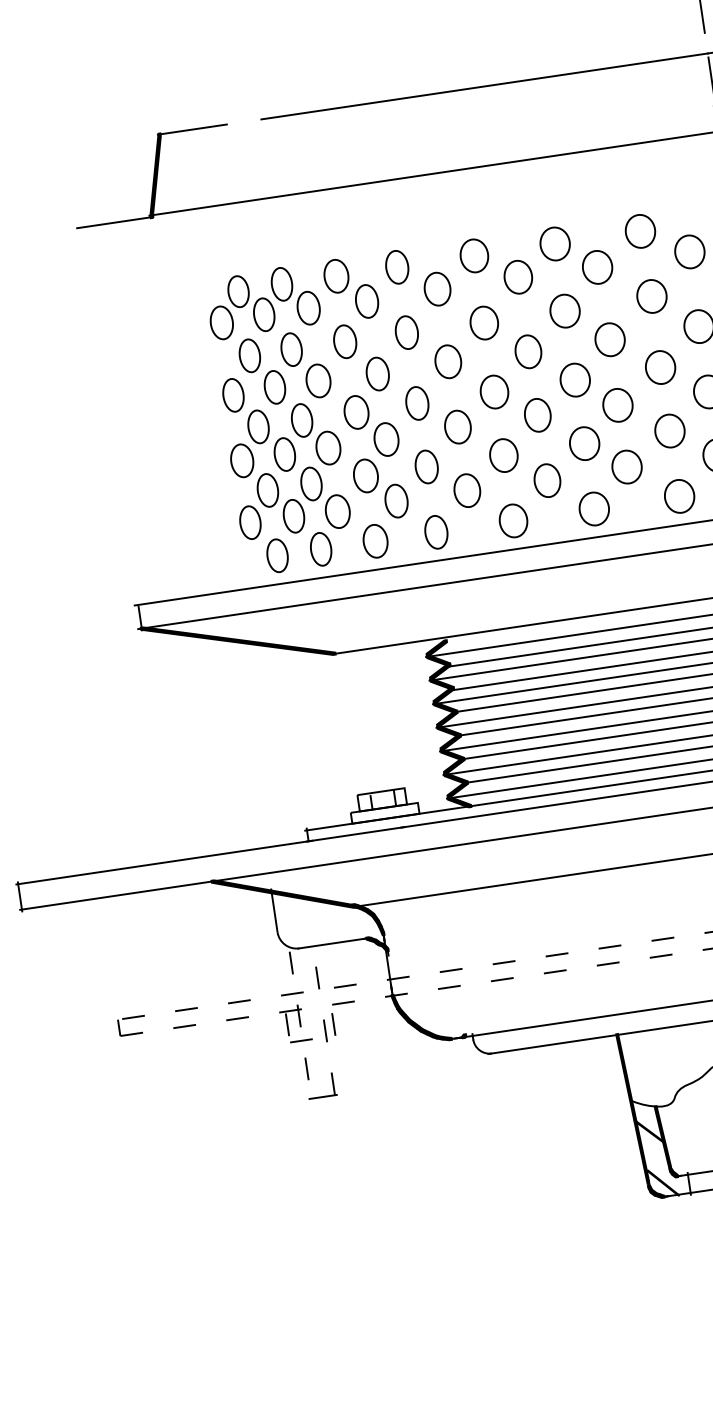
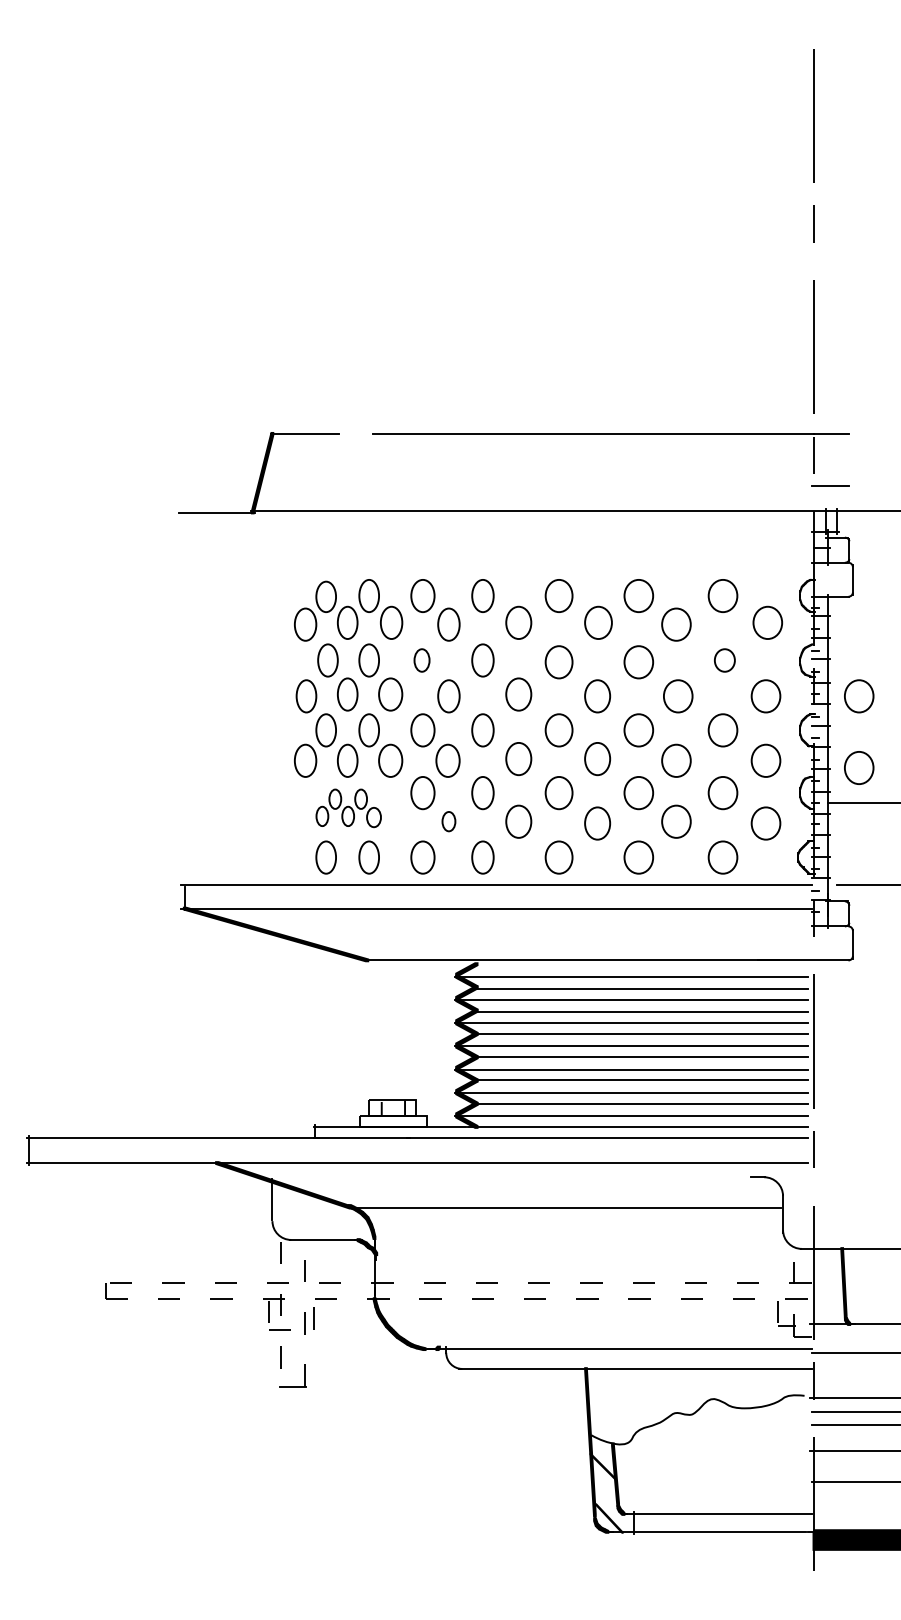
part: (651, 296) -> (724, 660), size x0.7
part: (344, 341) -> (421, 660), size x0.7
part: (396, 500) -> (448, 821), size x0.6
part: (292, 502) -> (348, 808), size x0.6

